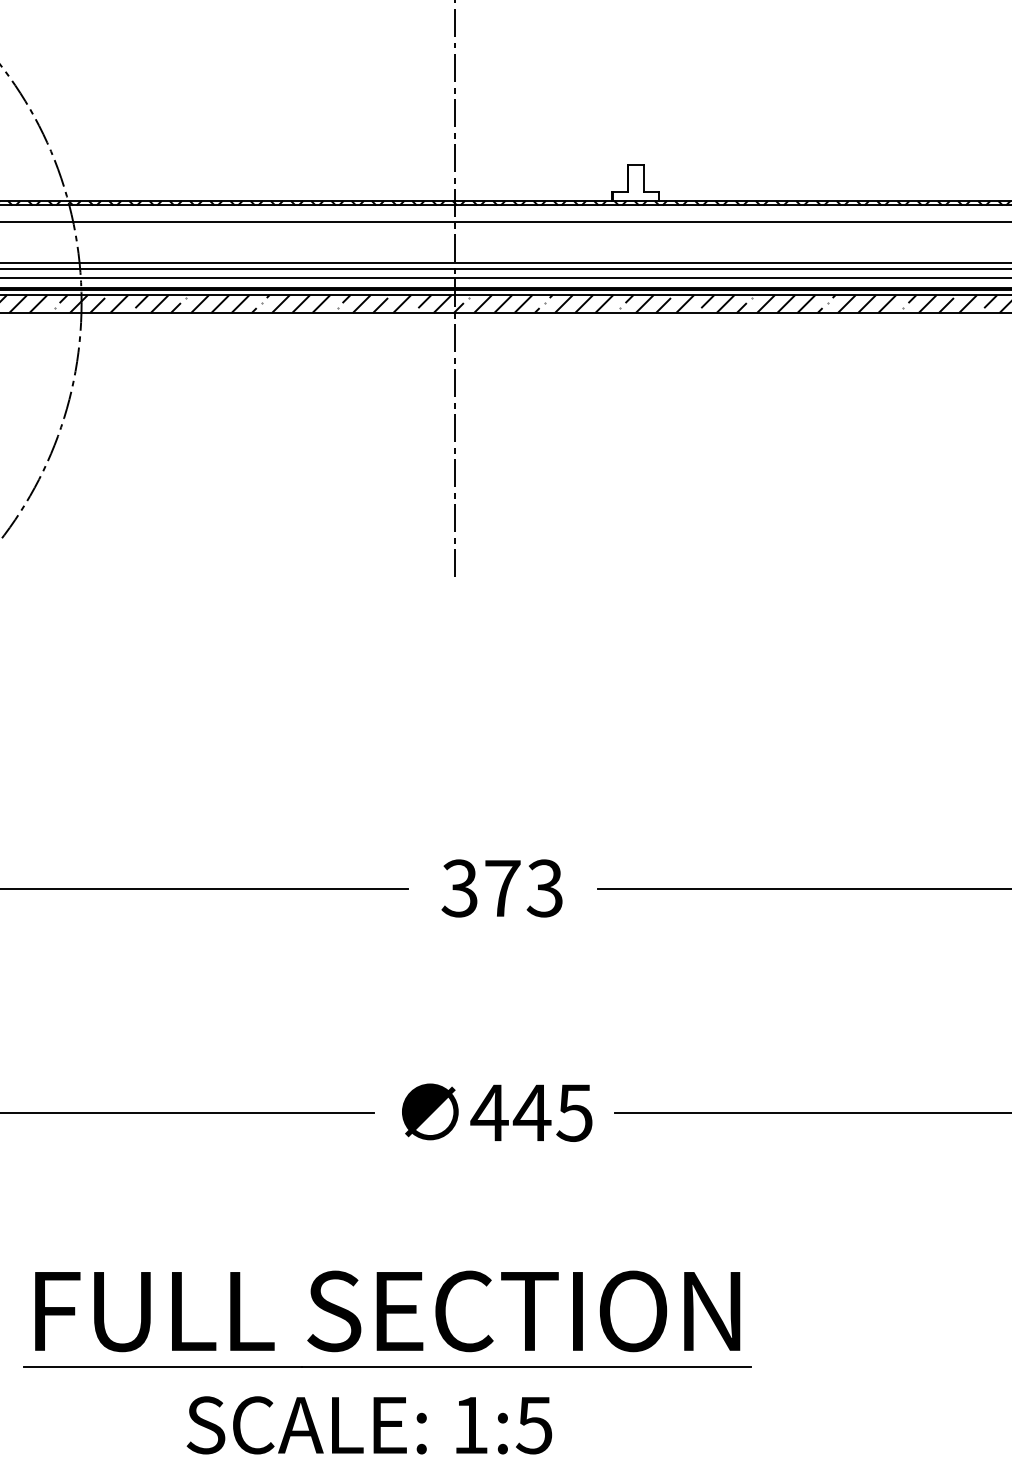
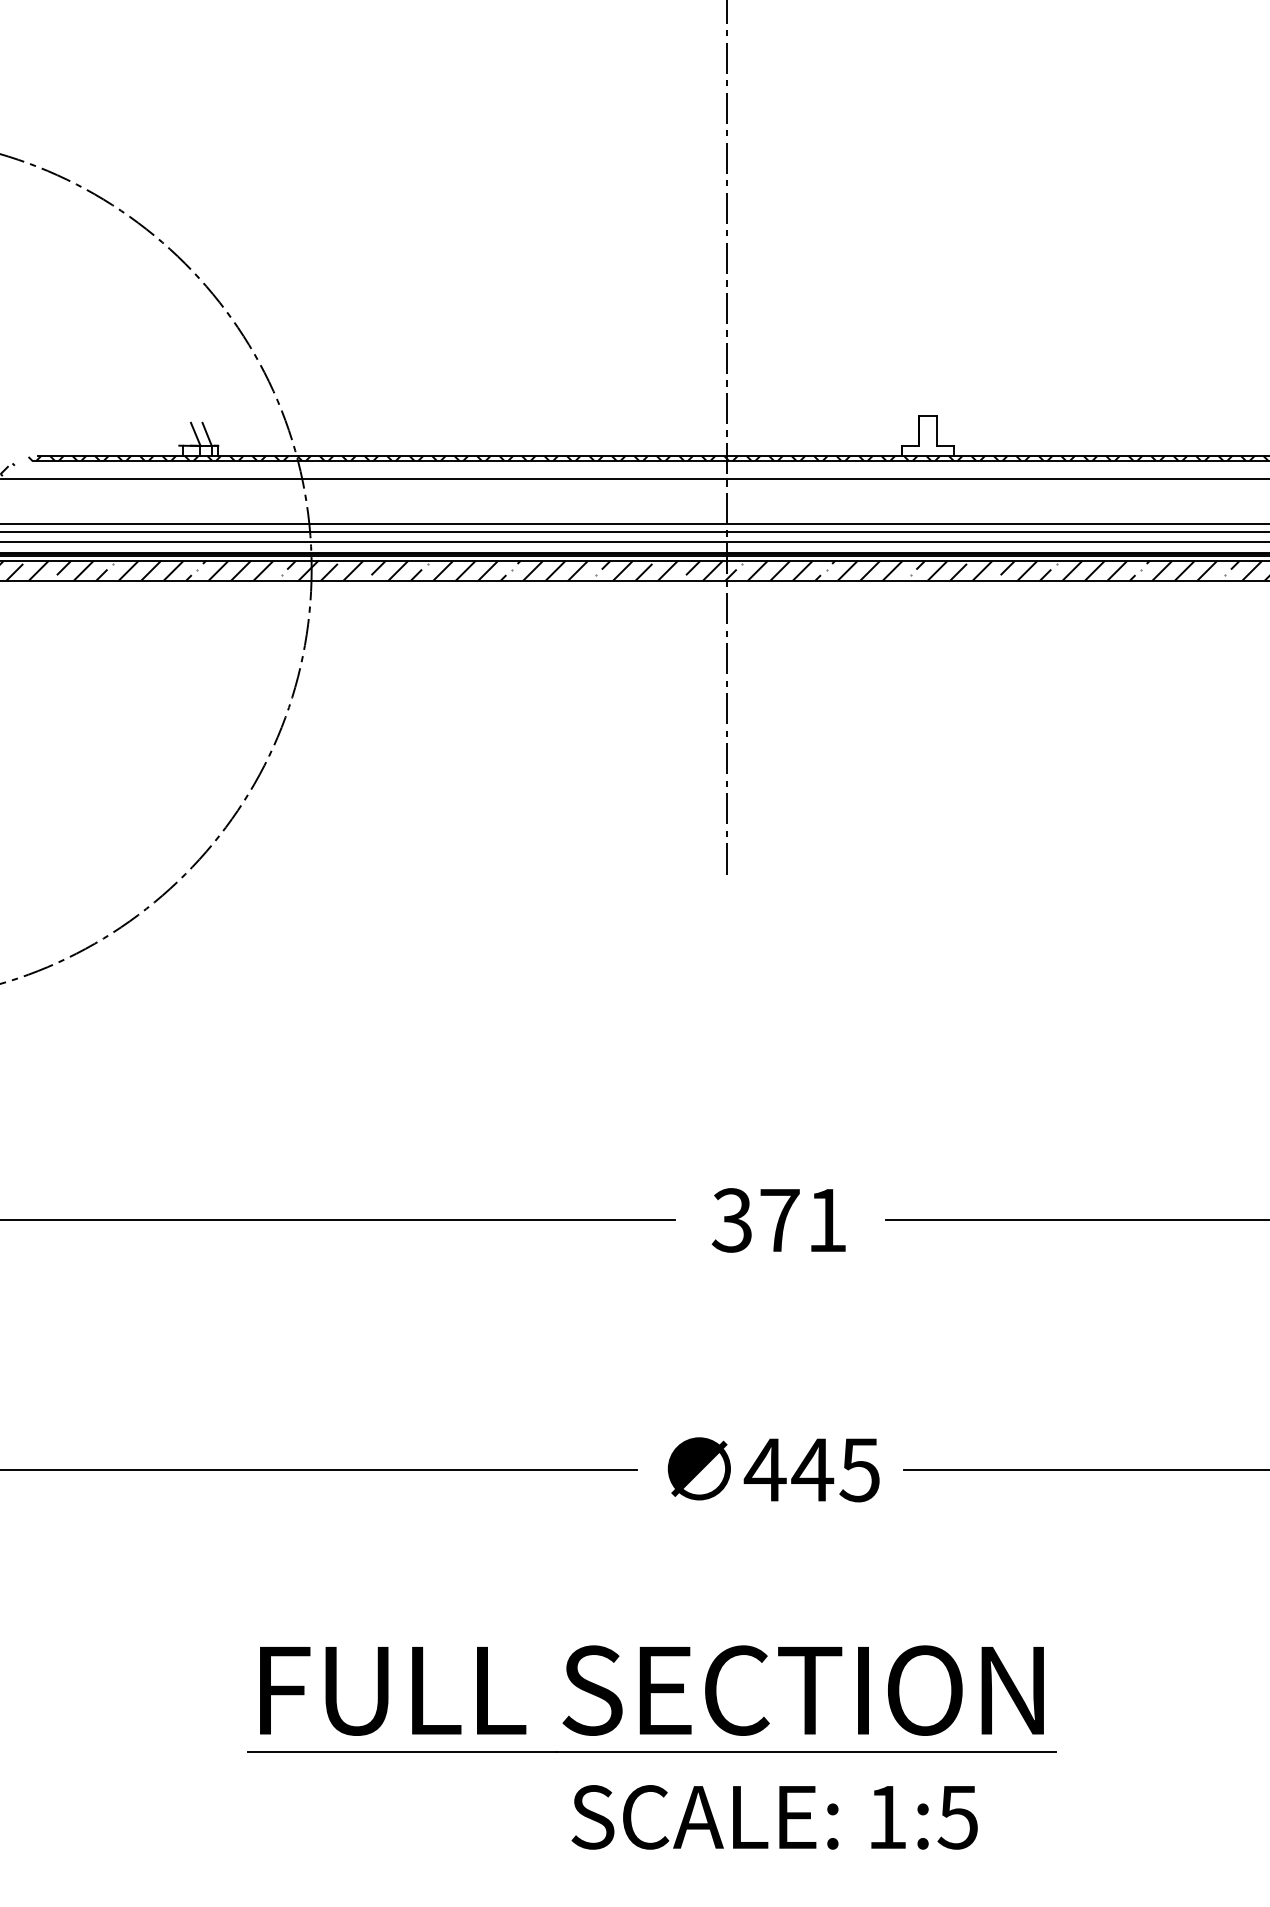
text: (544, 888) -> (826, 1220), 373 -> 371
text: (369, 1425) -> (774, 1817), moved

